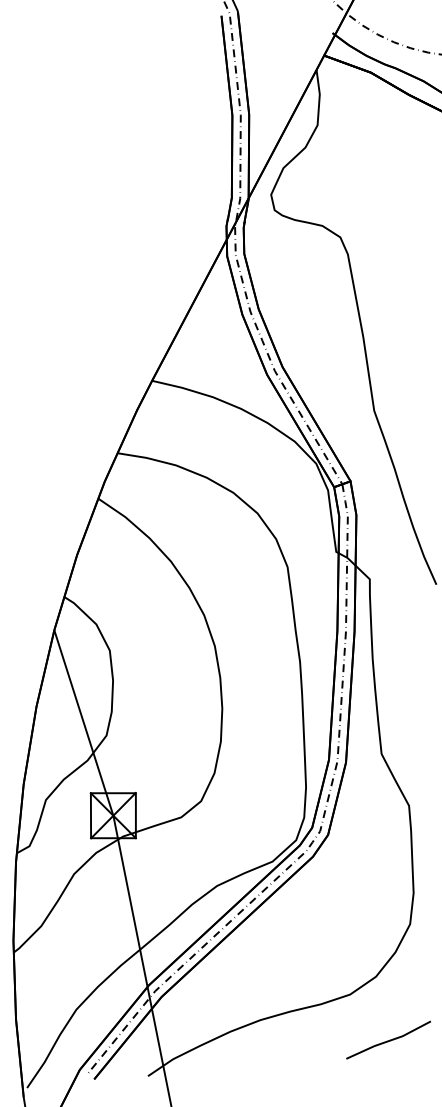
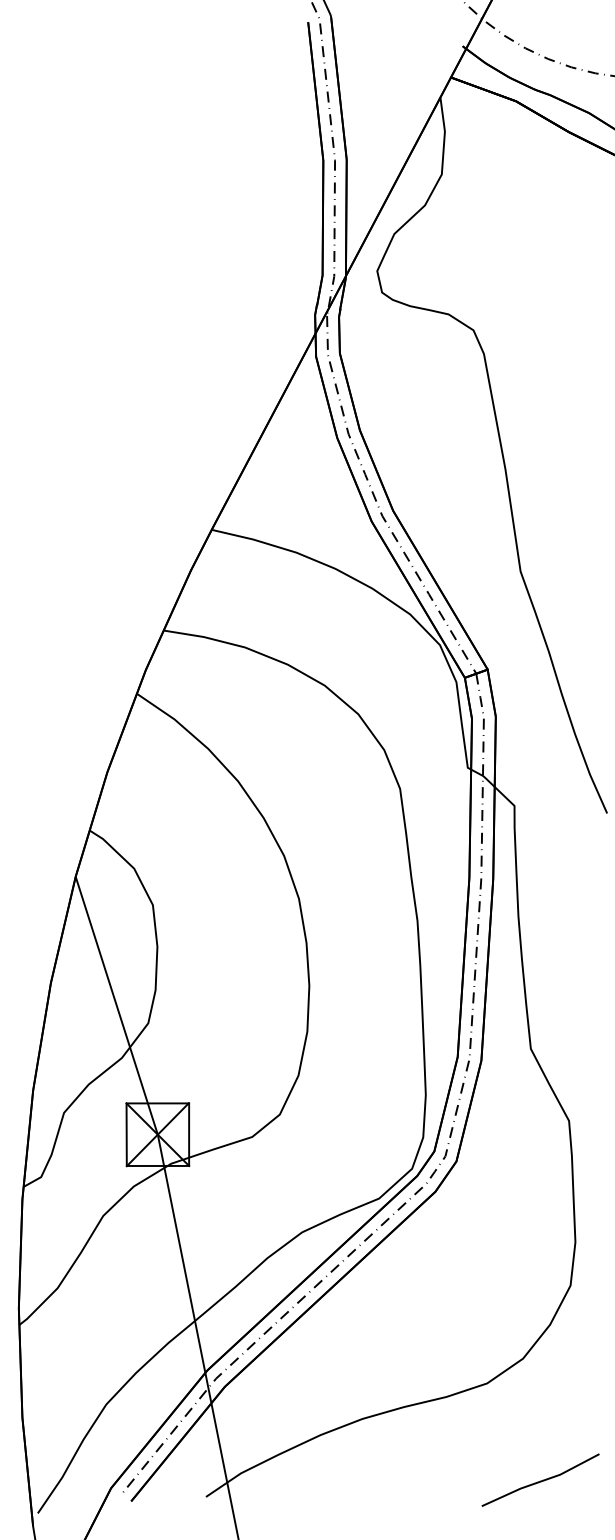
line: (389, 1039) -> (541, 1479), moved

